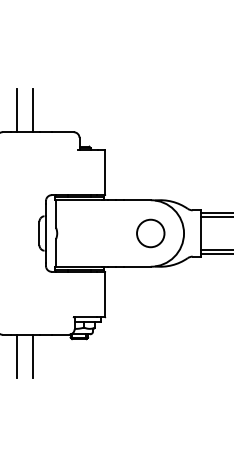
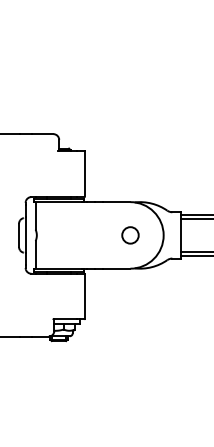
line: (33, 110) -> (13, 112), removed
circle: (150, 233) -> (130, 235), size x0.6
line: (33, 356) -> (13, 358), removed

